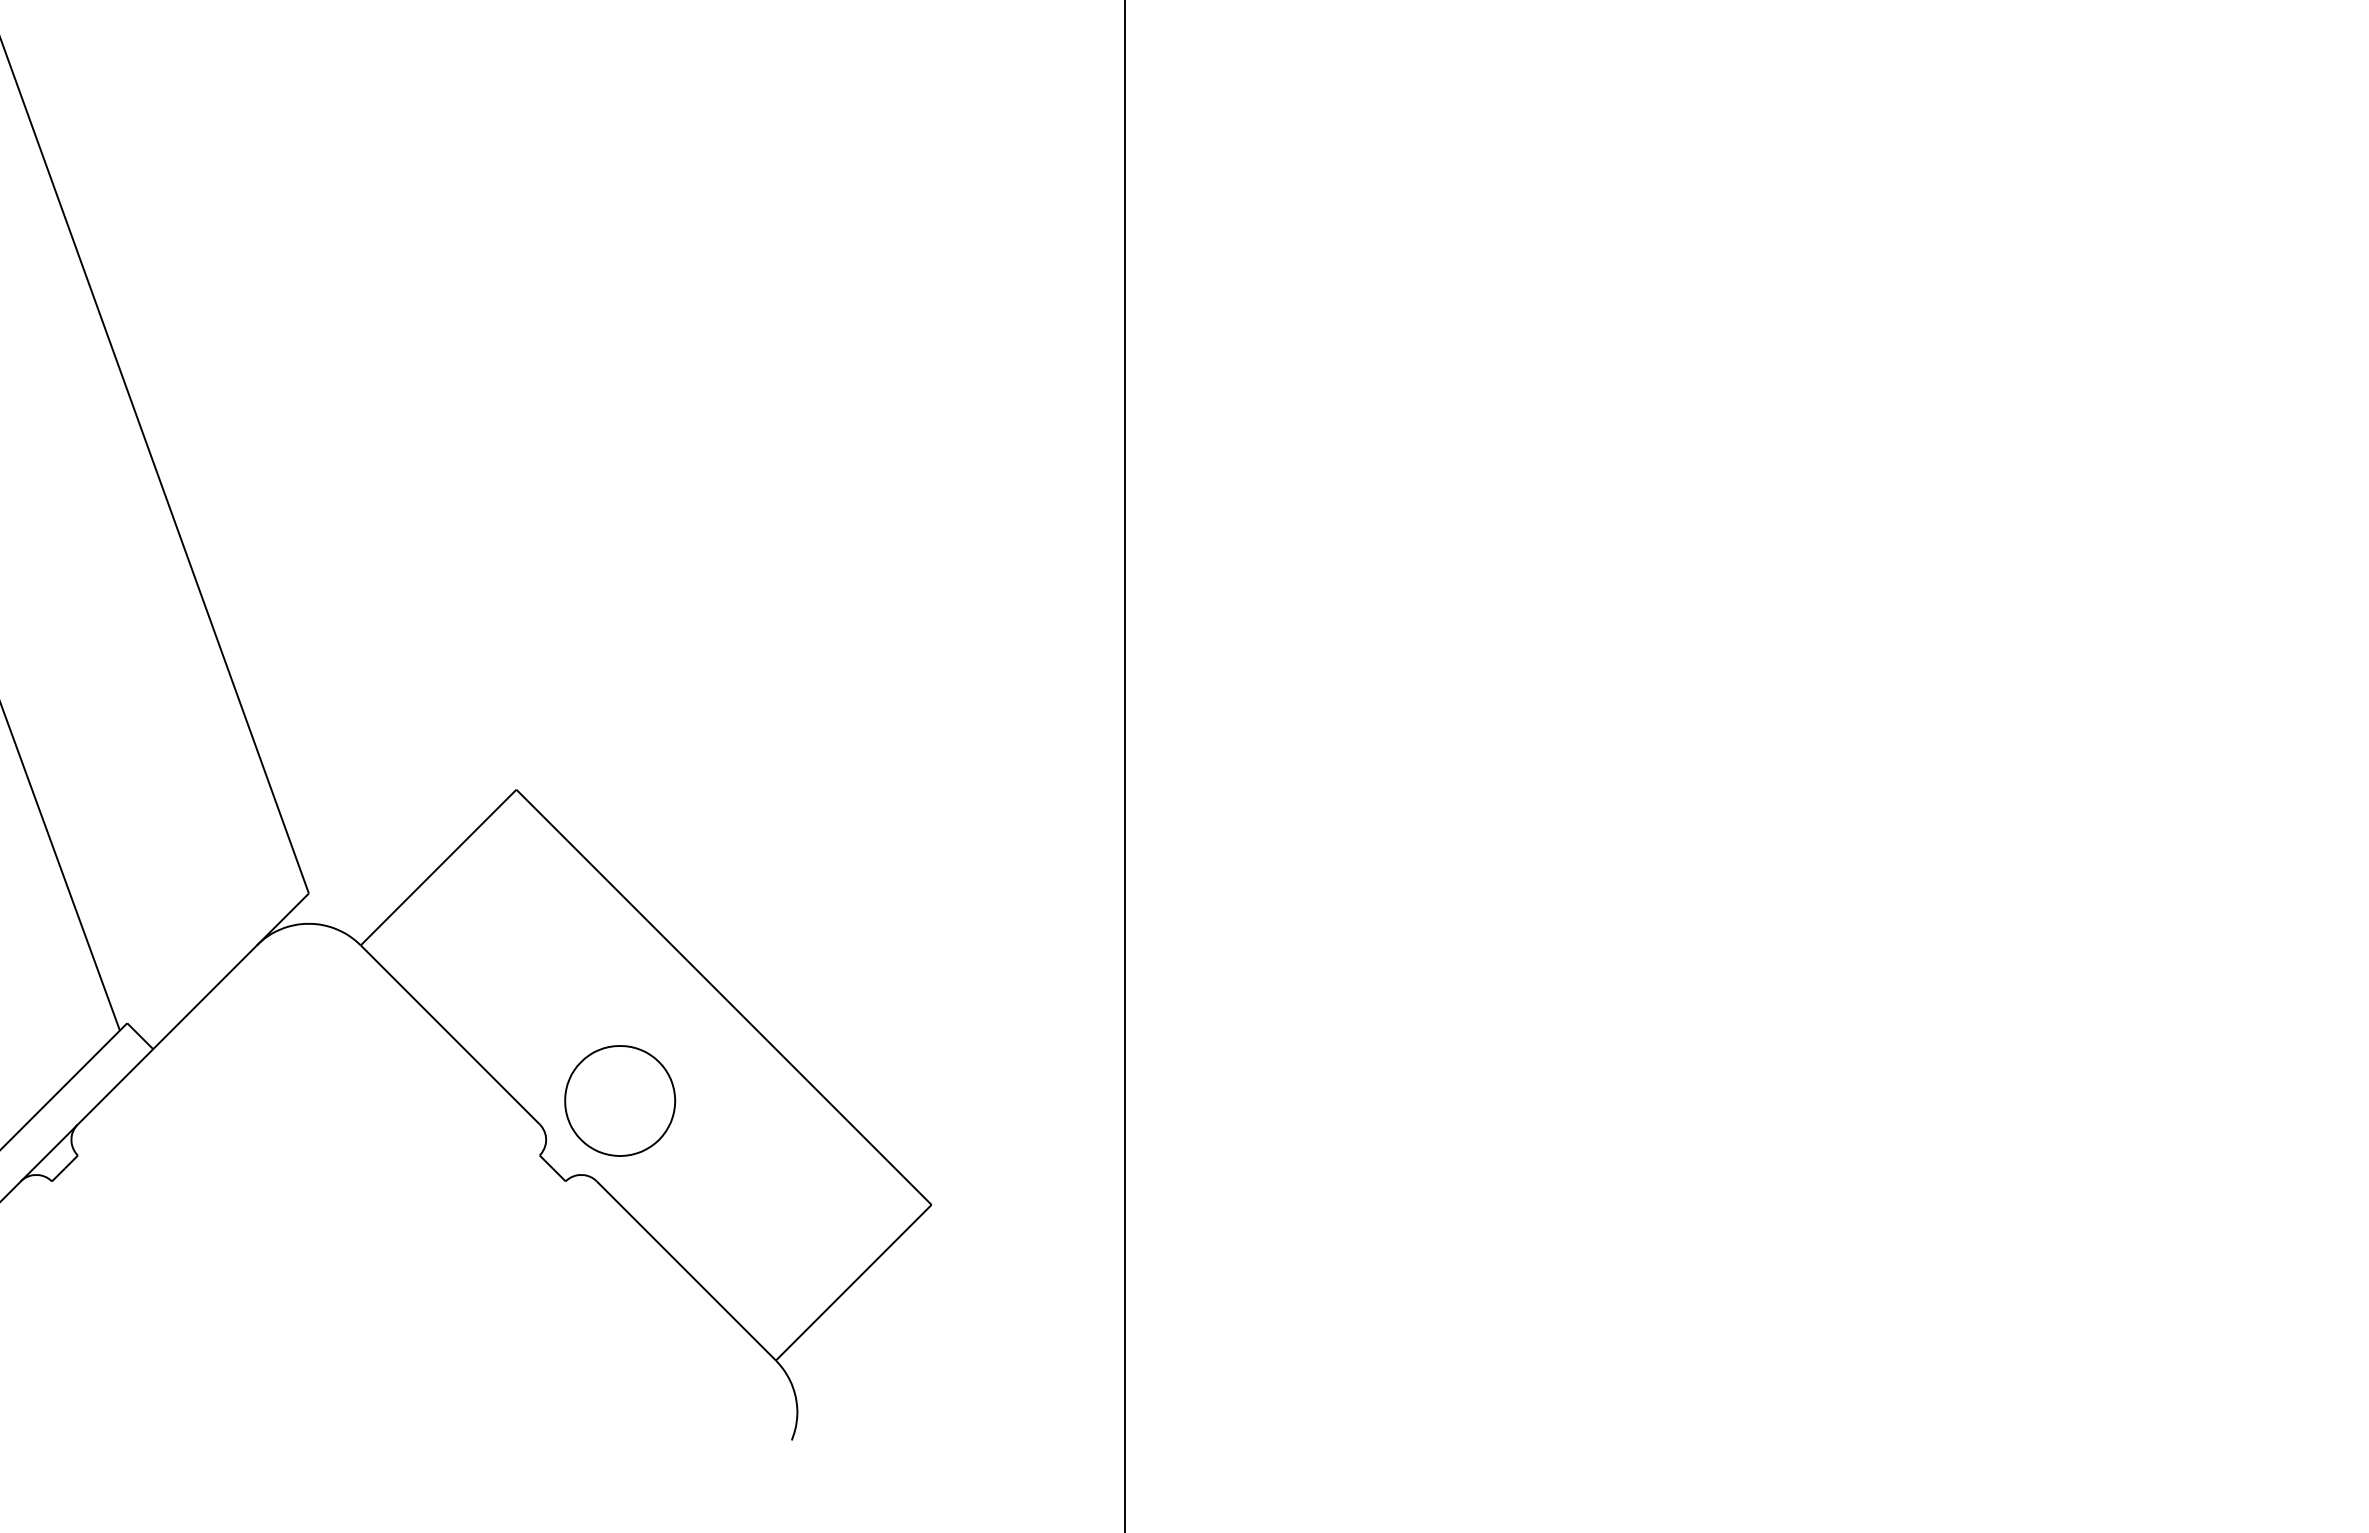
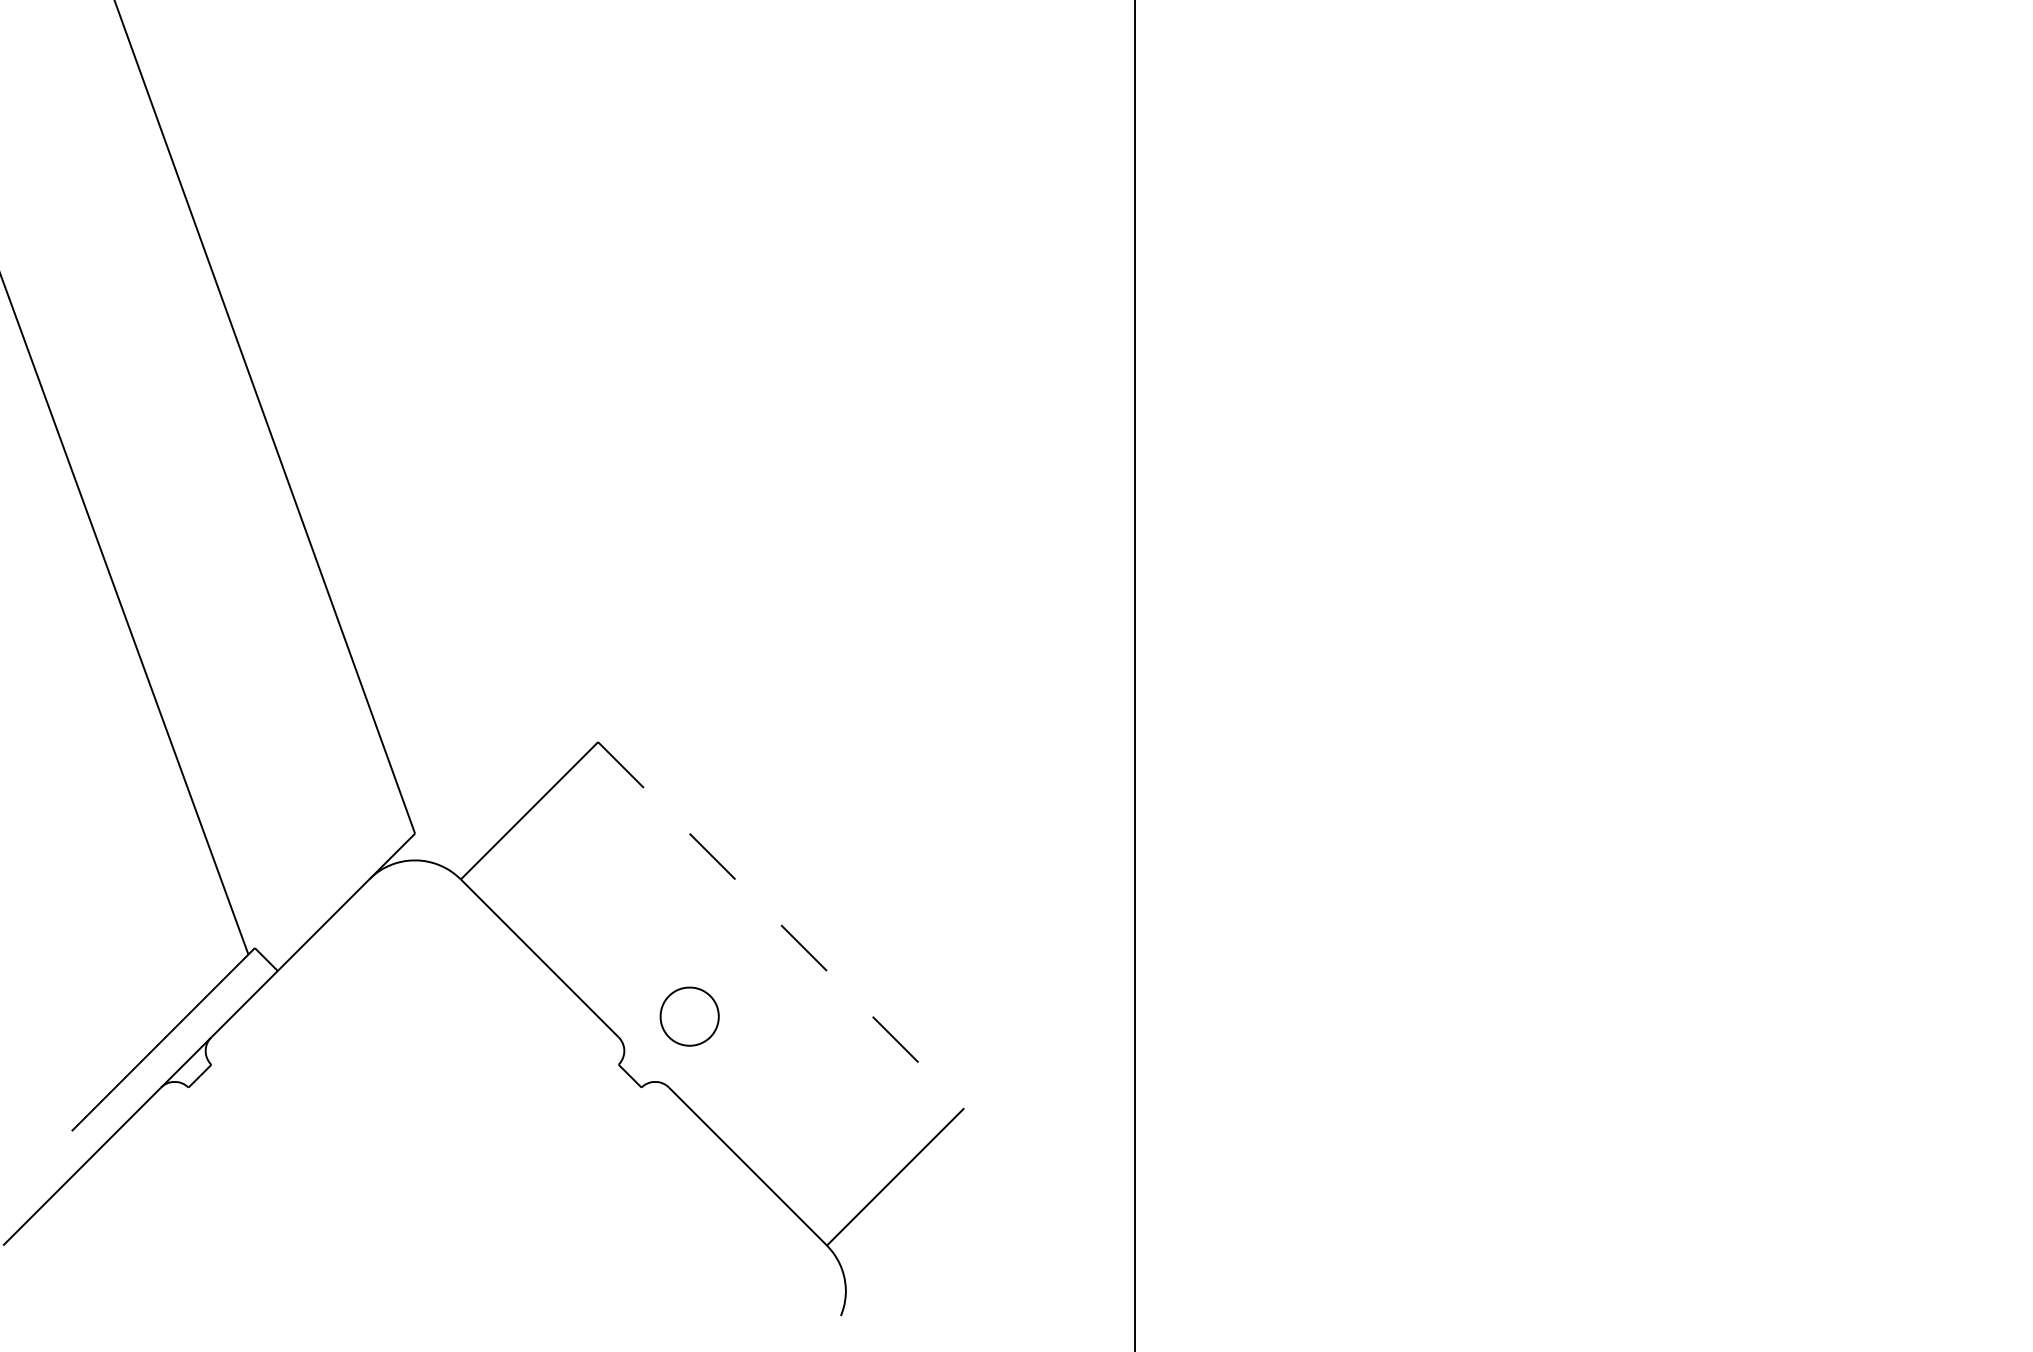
line: (724, 997) -> (781, 925), solid -> dashed
part: (620, 1100) -> (689, 1016), size x0.6

